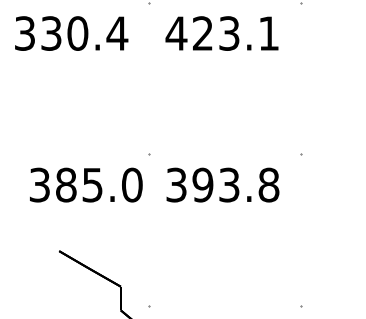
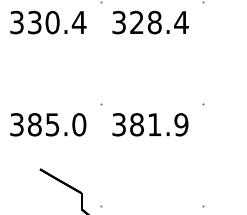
text: (221, 33) -> (149, 22), 423.1 -> 328.4
text: (86, 184) -> (48, 124), moved
text: (236, 184) -> (159, 124), 393.8 -> 381.9

